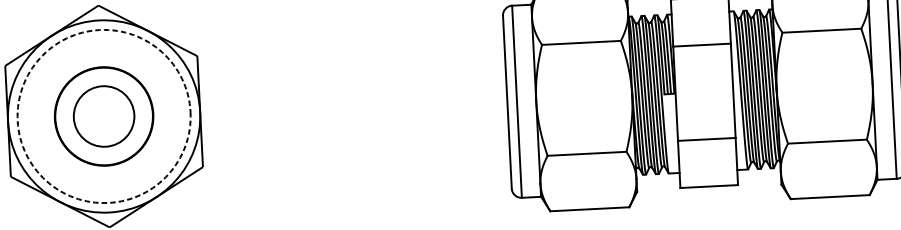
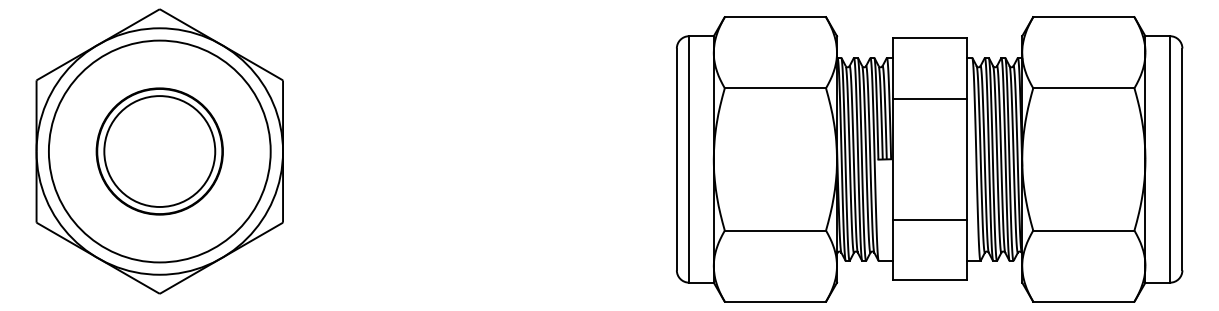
circle: (103, 116) -> (159, 151), dashed -> solid
circle: (103, 116) -> (159, 151), size x1.43

